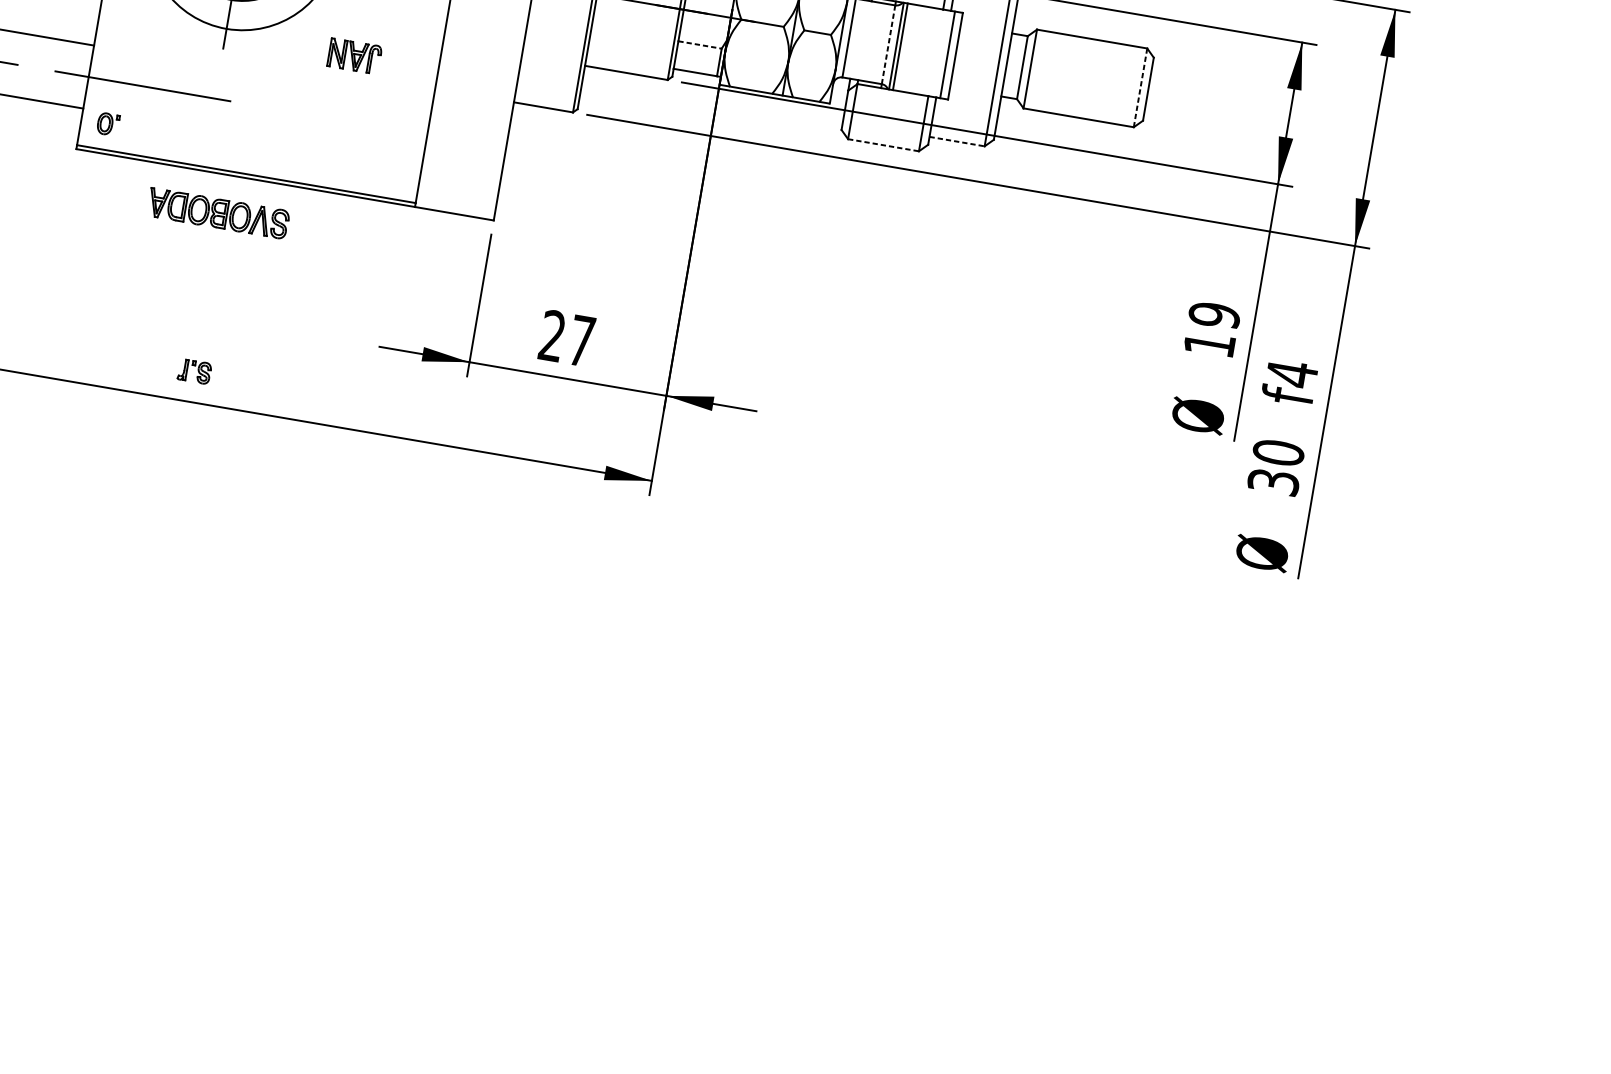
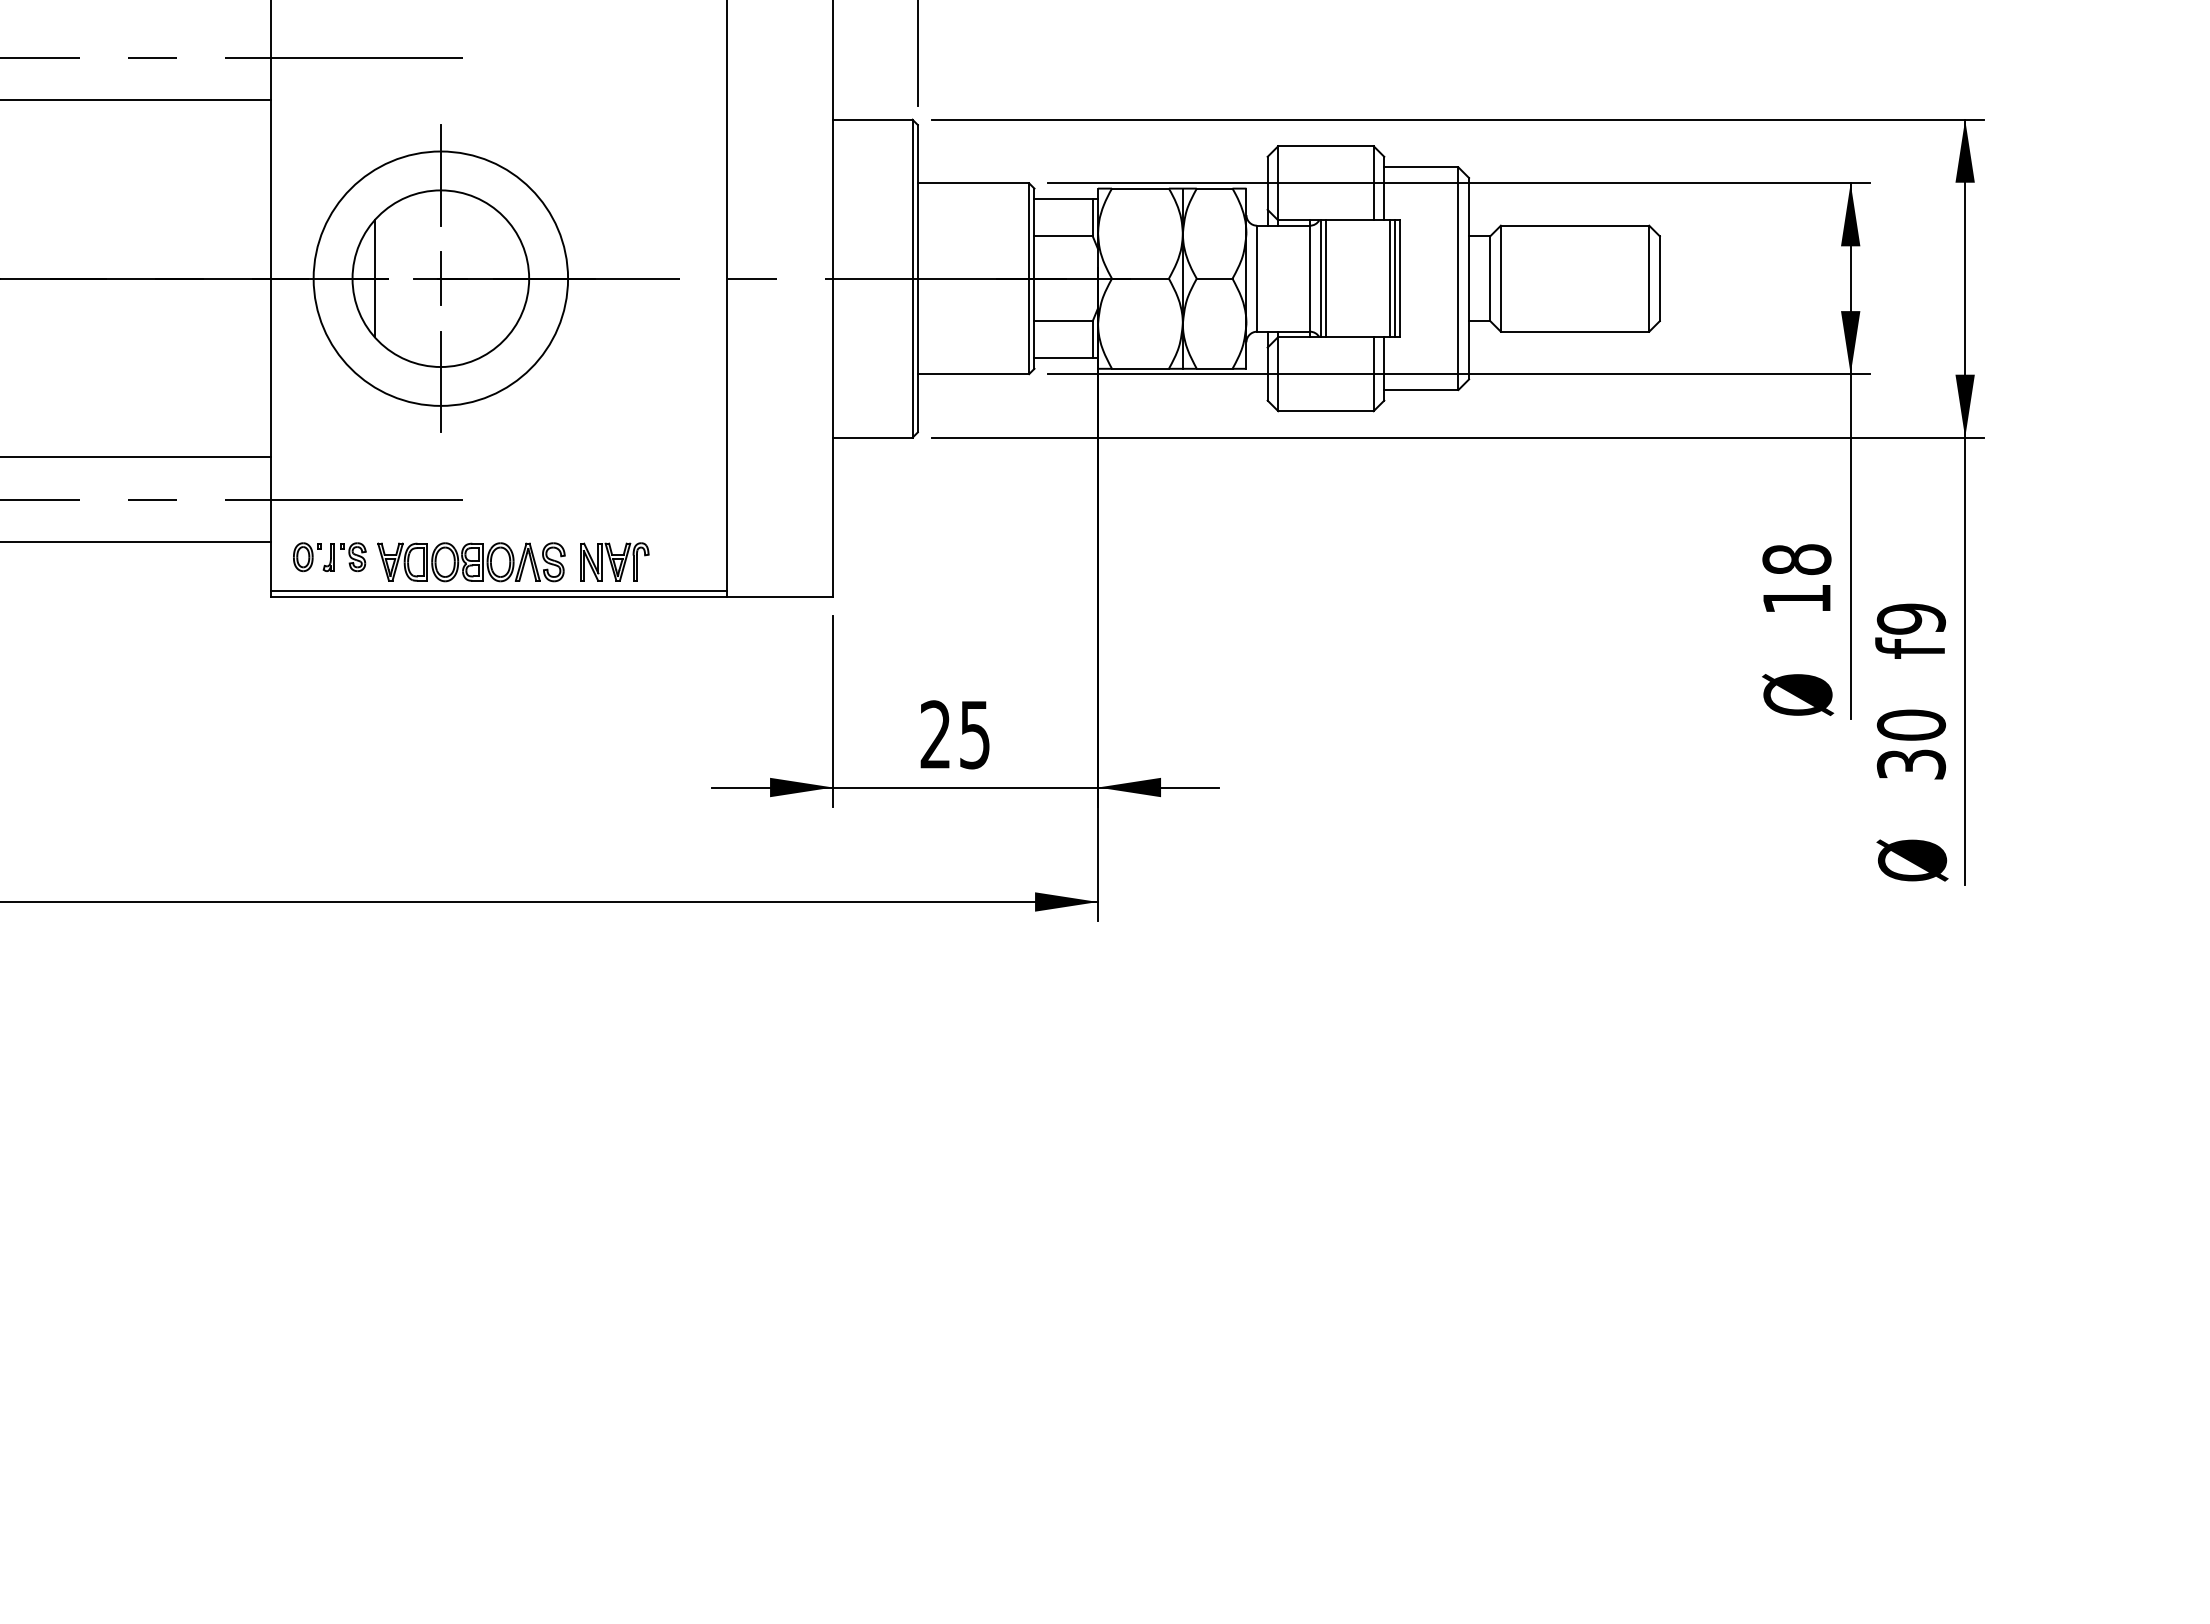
line: (888, 44) -> (1310, 278), dashed -> solid
line: (700, 45) -> (1064, 321), dashed -> solid
part: (354, 55) -> (614, 561), moved
line: (951, 55) -> (1394, 278), added
line: (1140, 87) -> (1649, 278), dashed -> solid
line: (957, 141) -> (1421, 390), dashed -> solid
line: (883, 145) -> (1325, 411), dashed -> solid
part: (218, 213) -> (471, 562), moved
text: (1214, 315) -> (1796, 559), 19 -> 18
text: (581, 341) -> (974, 735), 27 -> 25
part: (194, 371) -> (344, 557), moved
text: (1292, 373) -> (1911, 618), f4 -> f9

